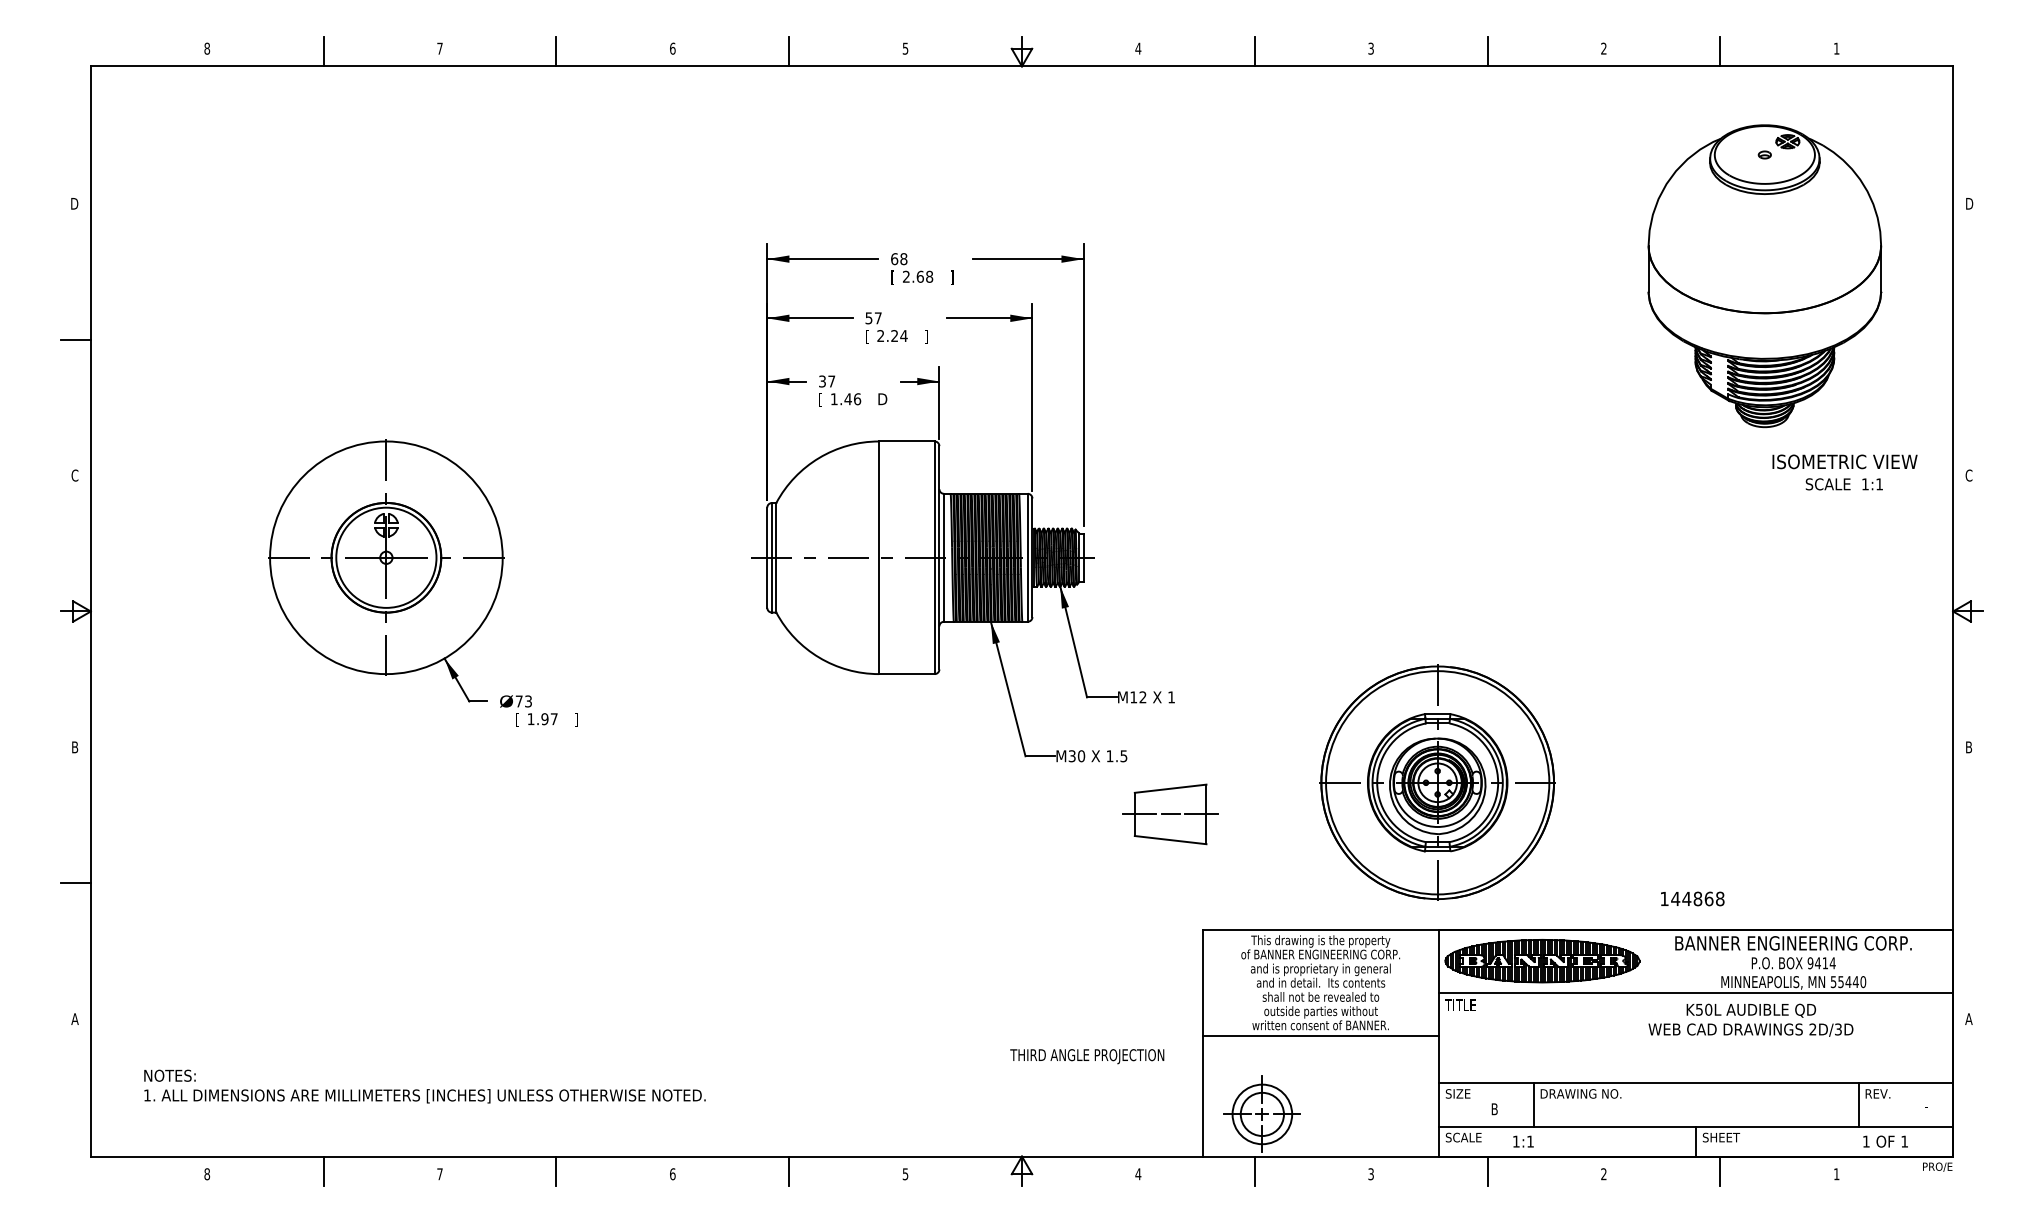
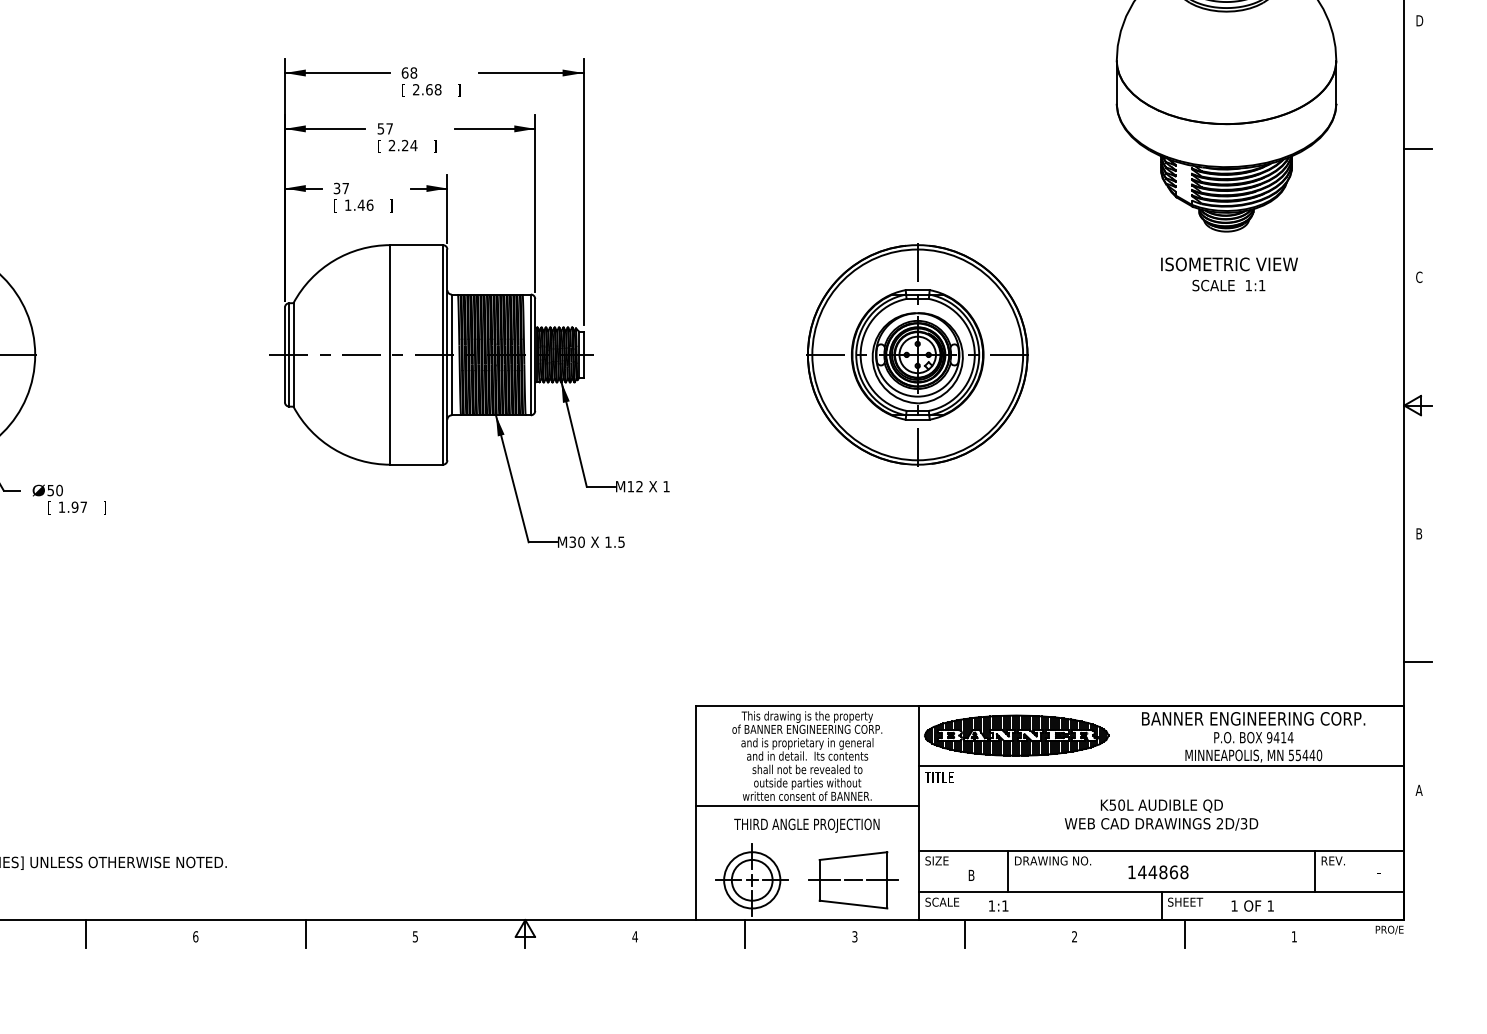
line: (1967, 339) -> (1417, 148), added
text: (882, 399) -> (393, 205), D -> ]
text: (1844, 472) -> (1229, 274), moved
text: (523, 701) -> (54, 490), 73 -> 50
part: (1437, 782) -> (917, 354), moved
part: (1170, 814) -> (853, 880), moved
line: (1967, 883) -> (1417, 662), added
text: (1692, 898) -> (1158, 871), moved
text: (1750, 1019) -> (1161, 814), moved
text: (1087, 1056) -> (807, 825), moved
text: (1885, 1141) -> (1252, 905), moved

